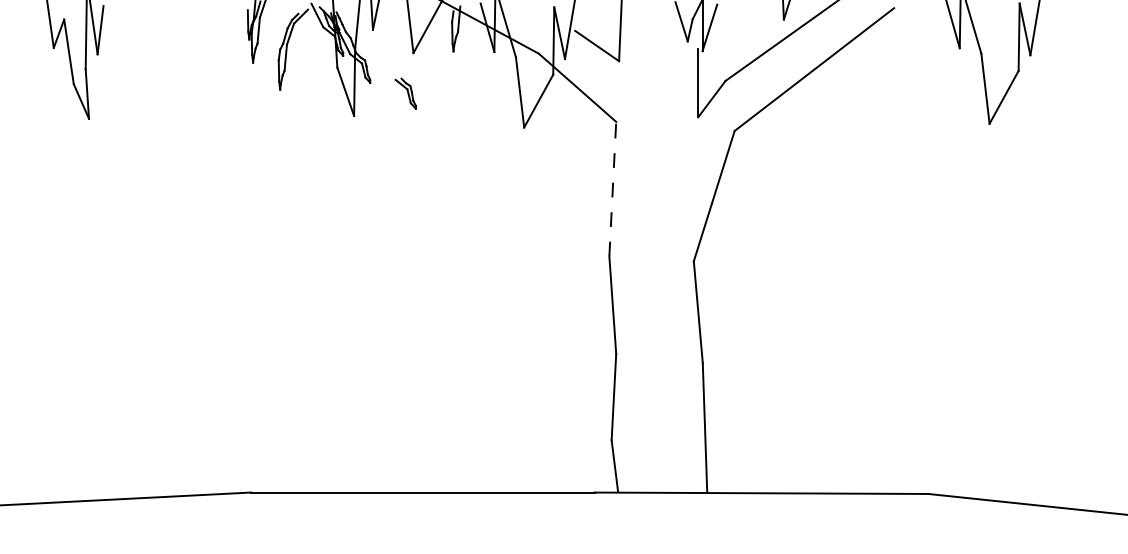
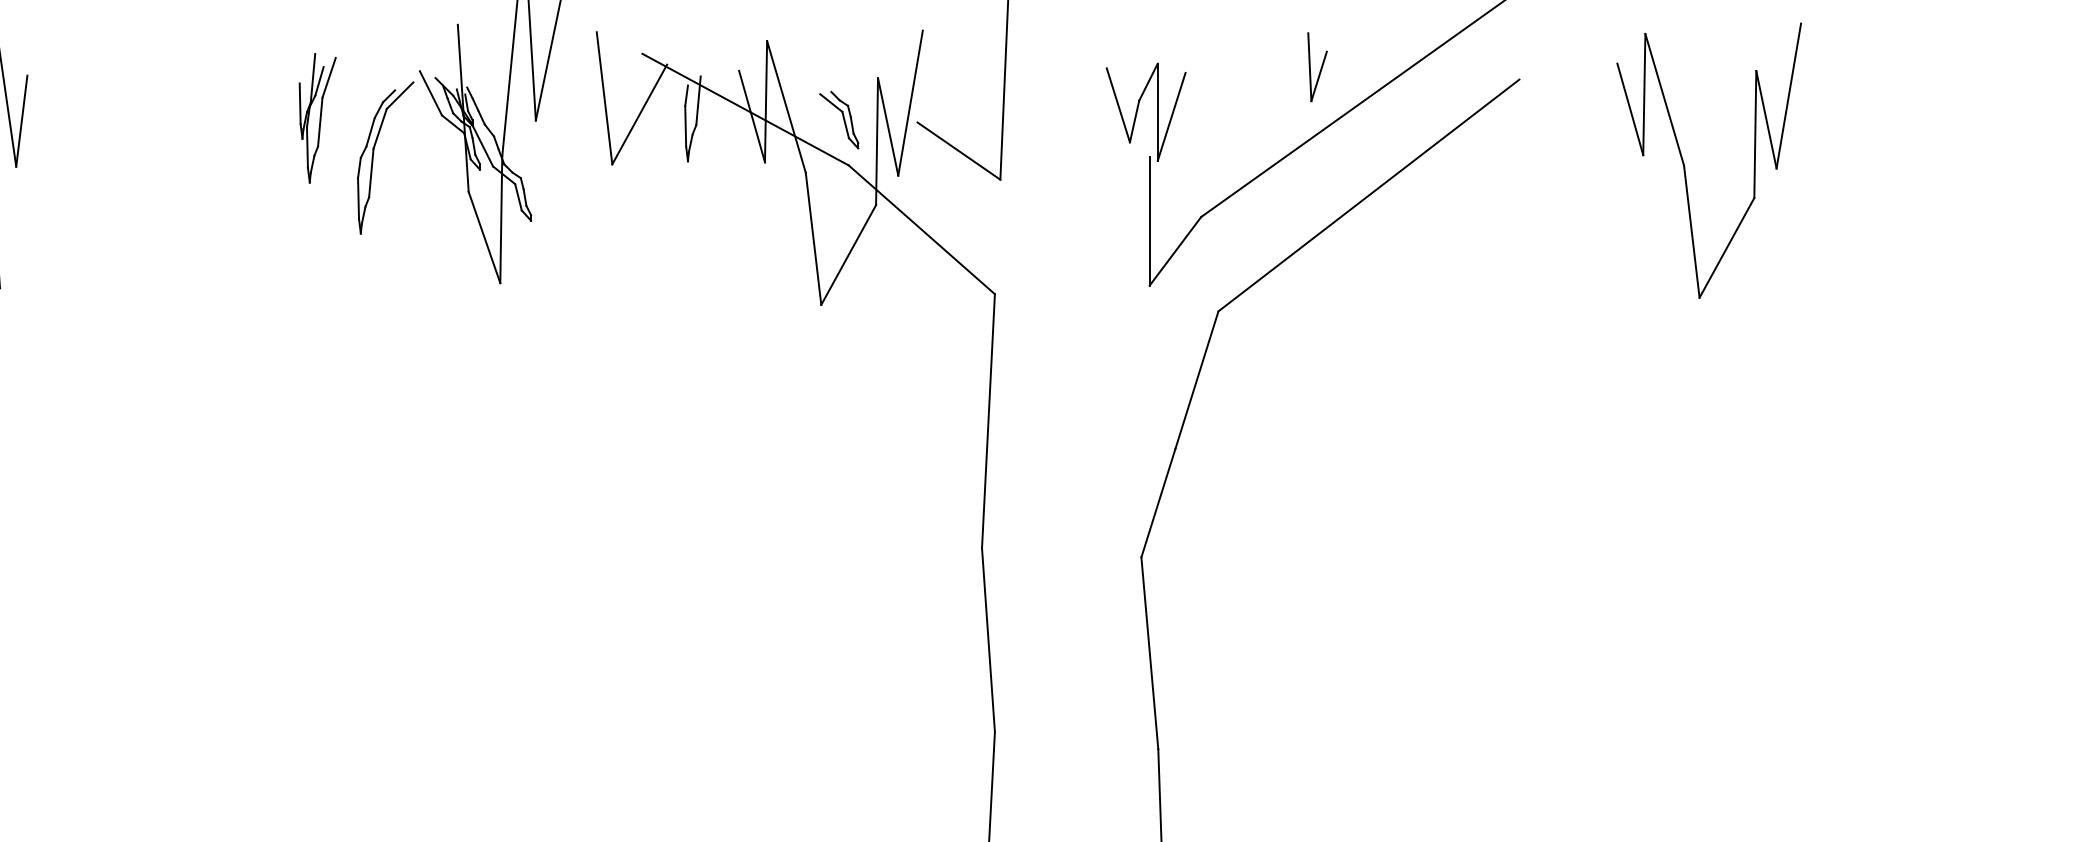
part: (405, 93) -> (838, 119), moved
line: (612, 188) -> (987, 419), dashed -> solid

